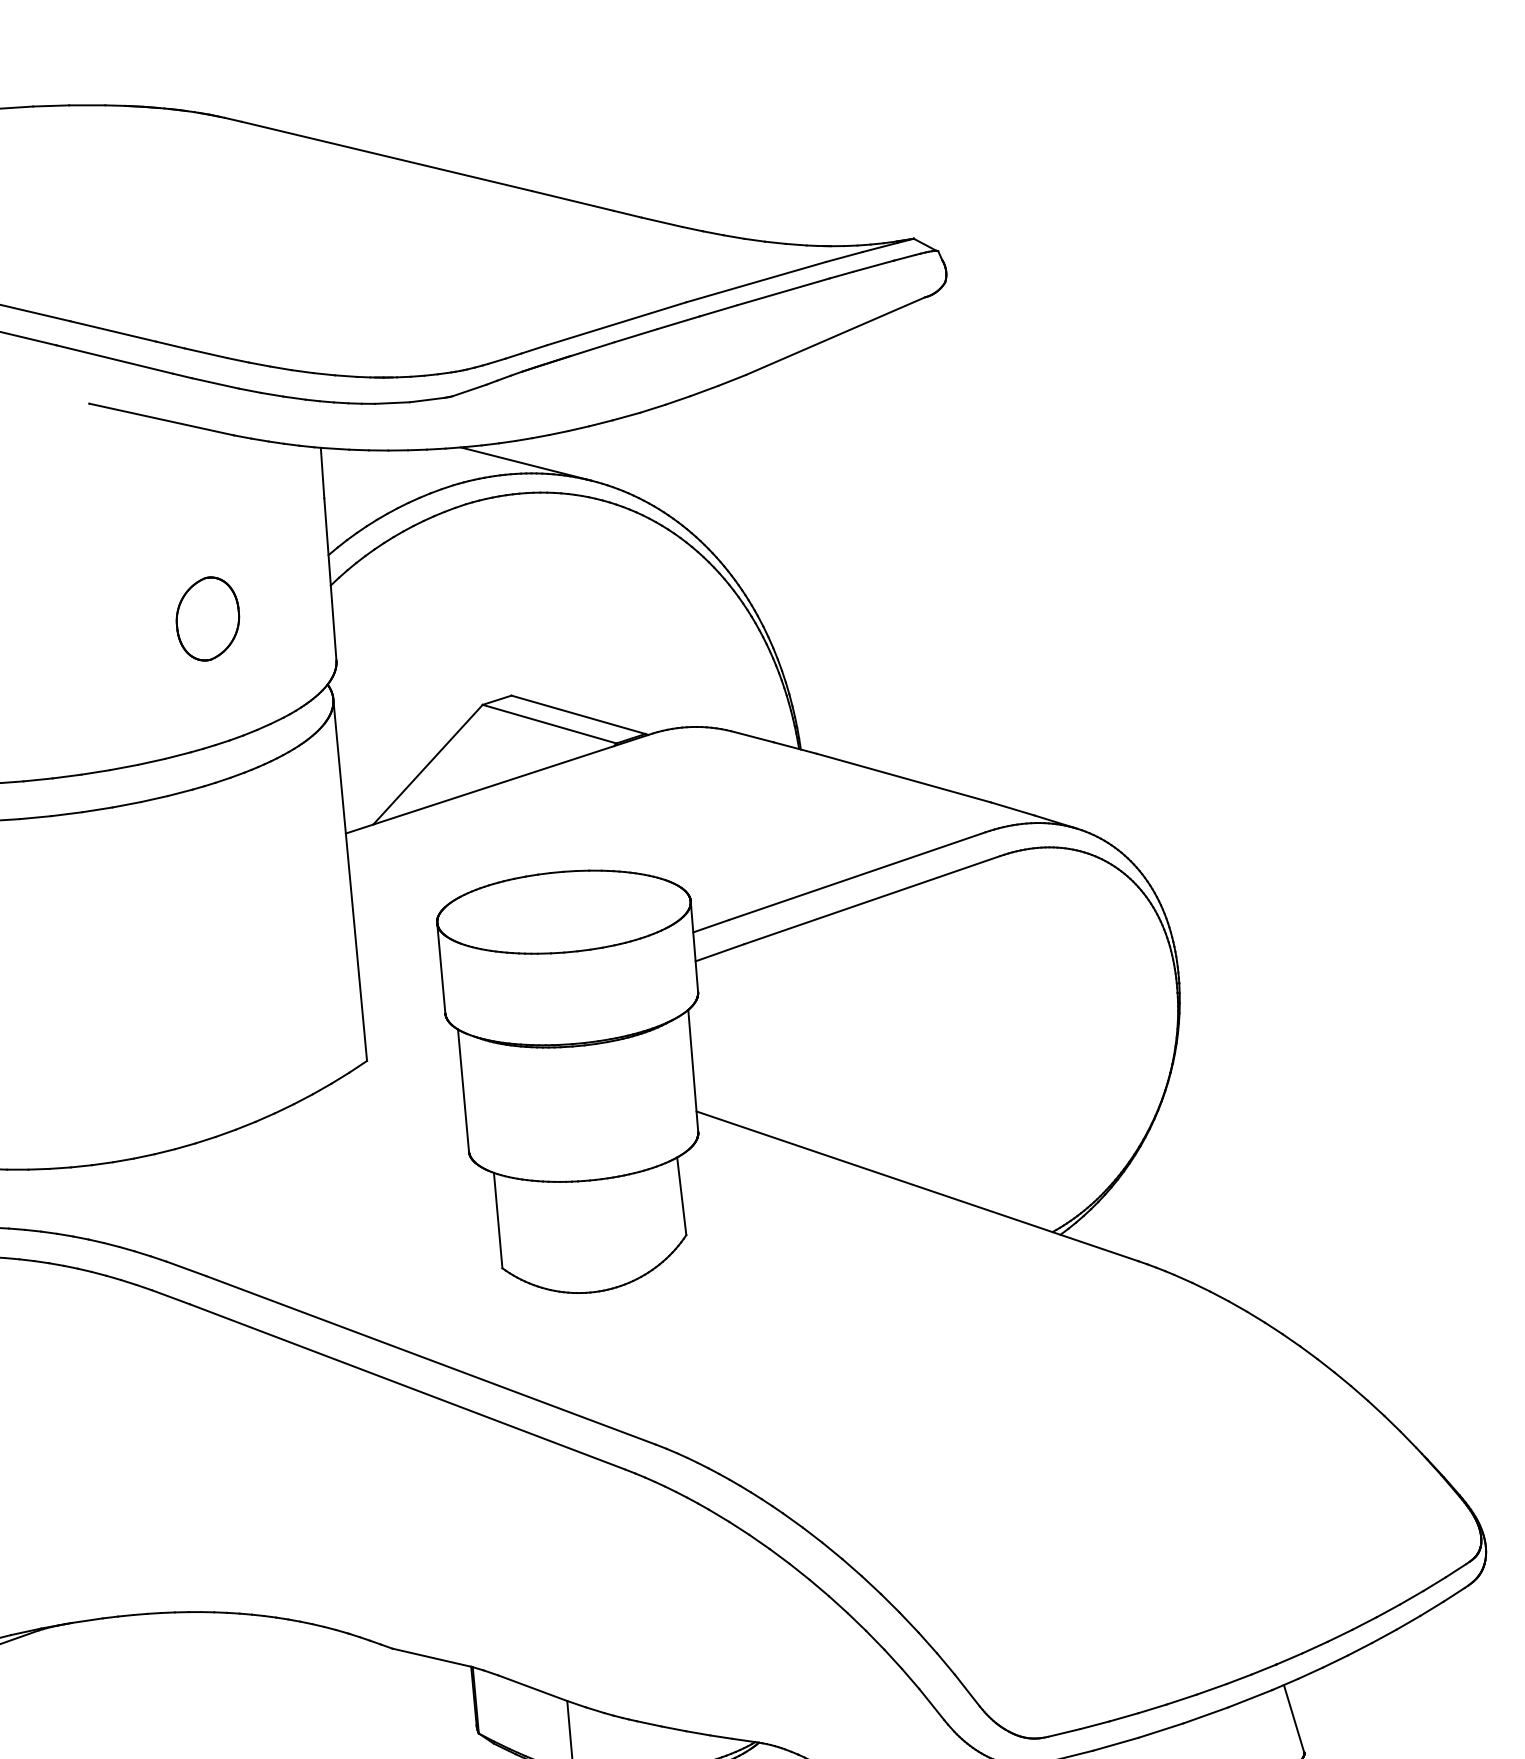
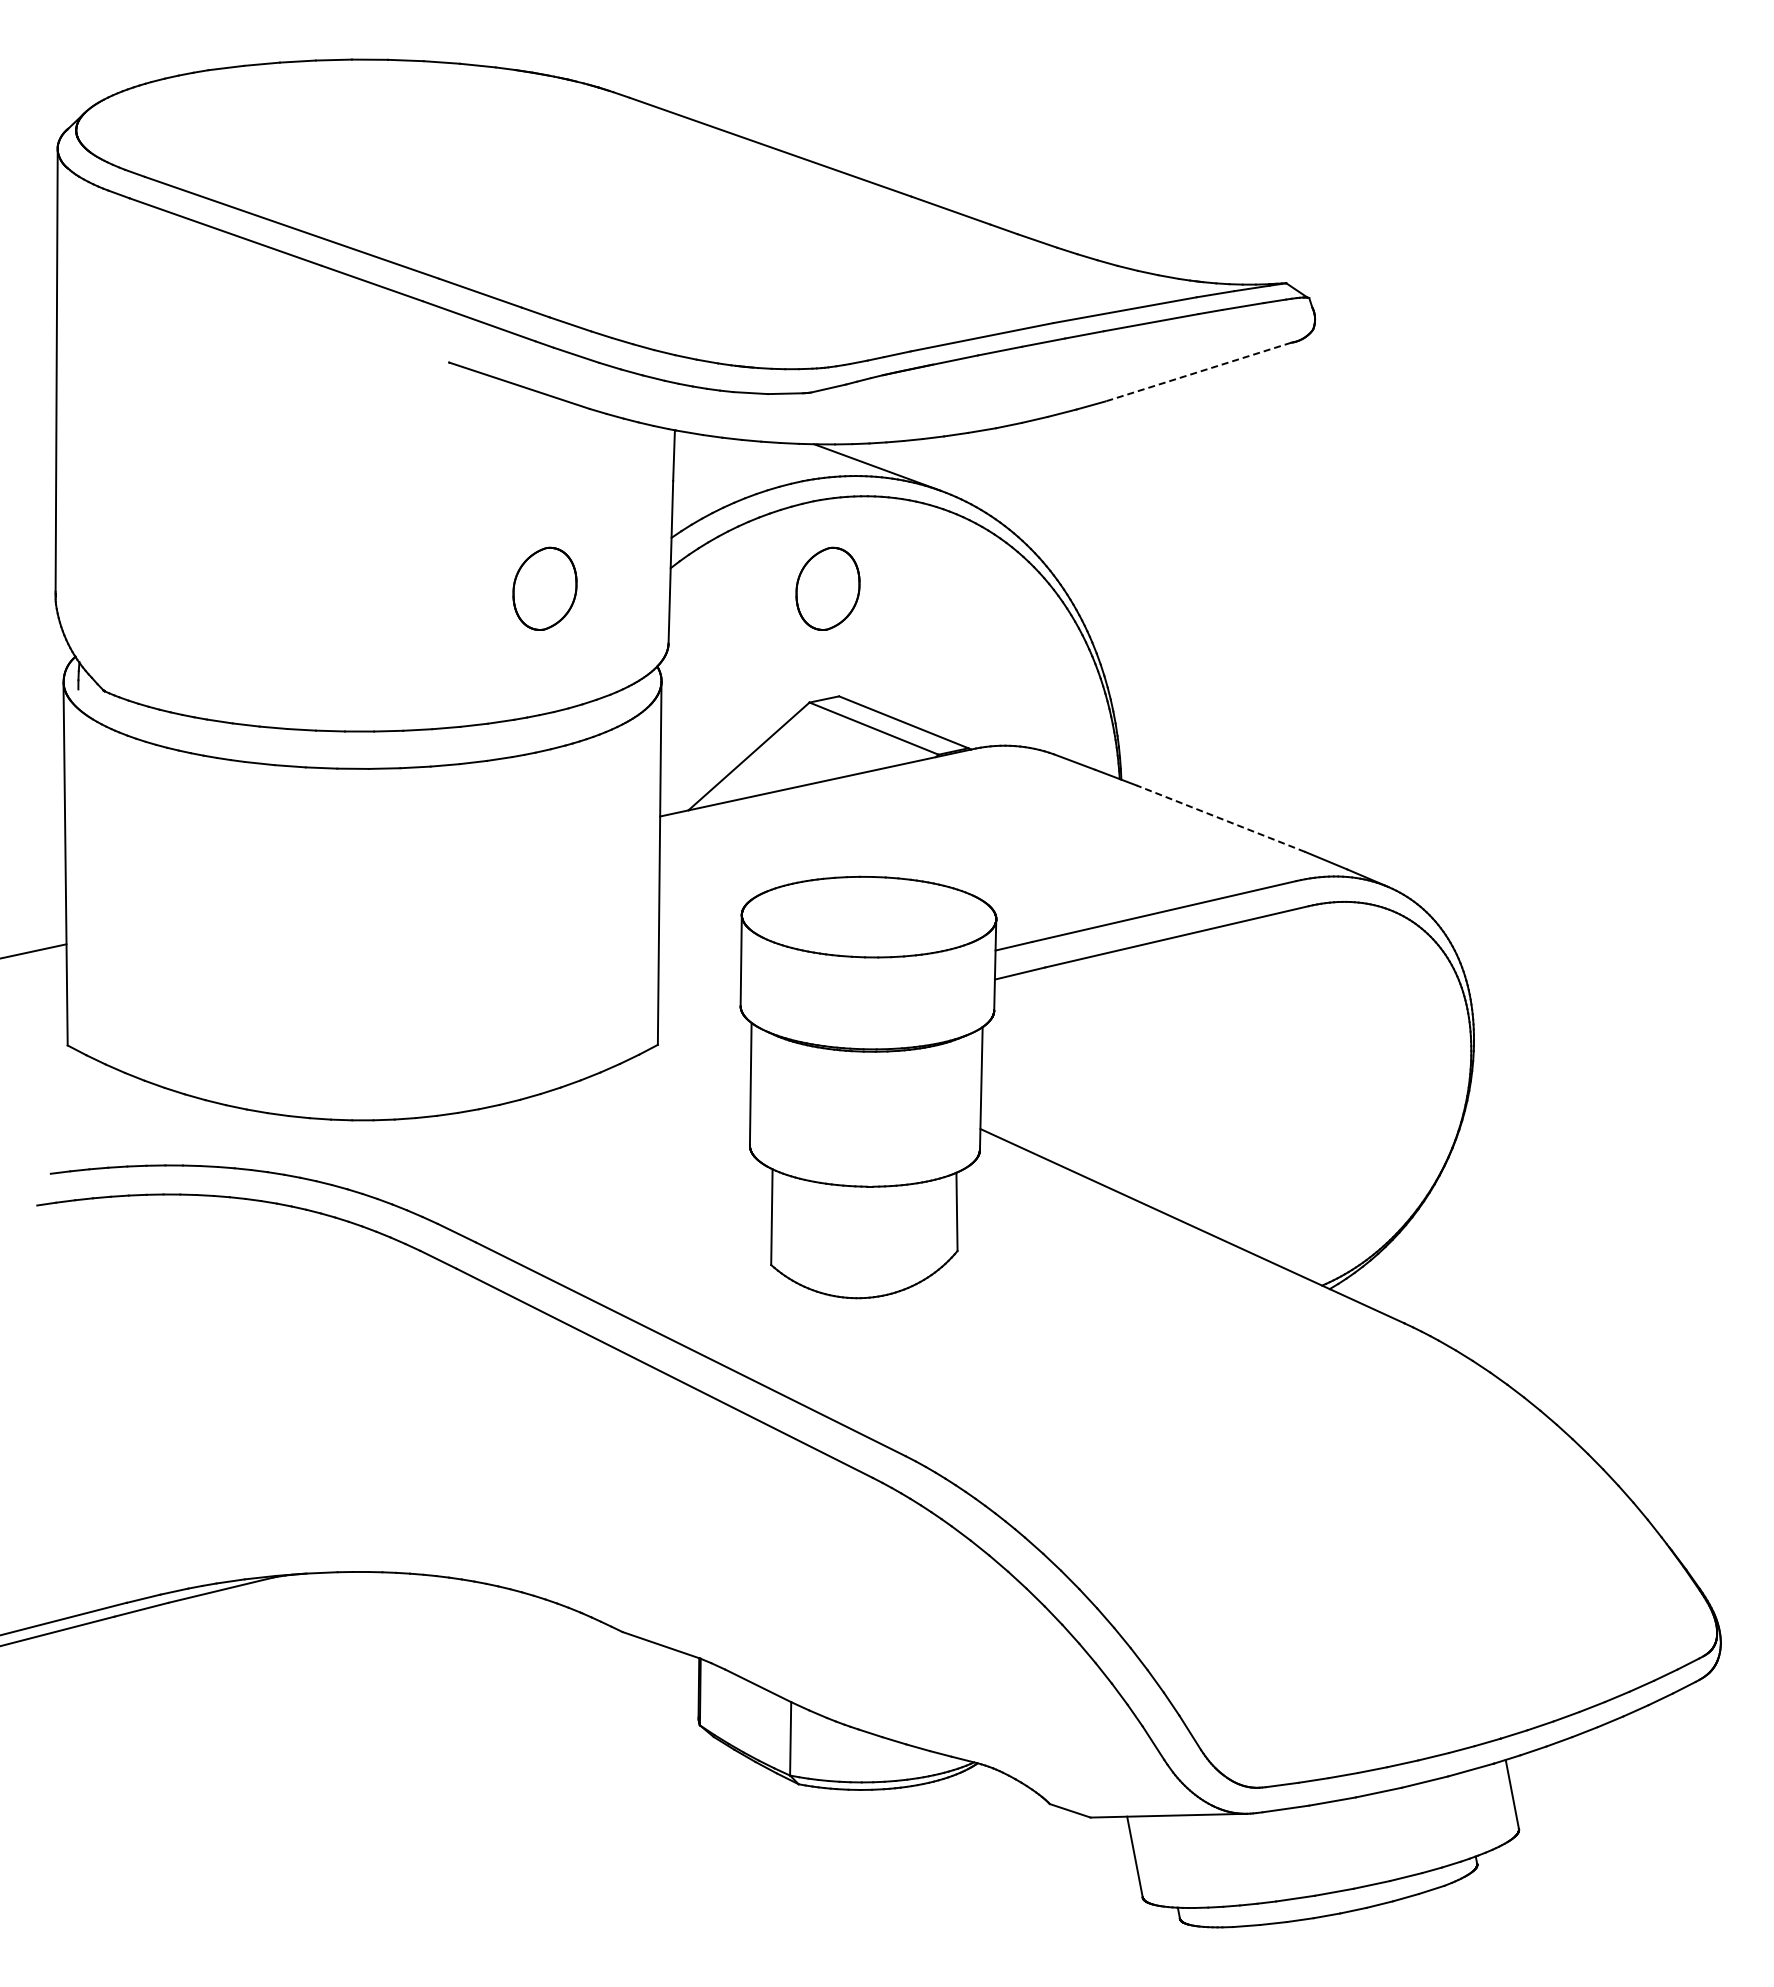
line: (834, 336) -> (1197, 372), solid -> dashed
part: (488, 589) -> (827, 588), added
line: (903, 777) -> (1220, 818), solid -> dashed

